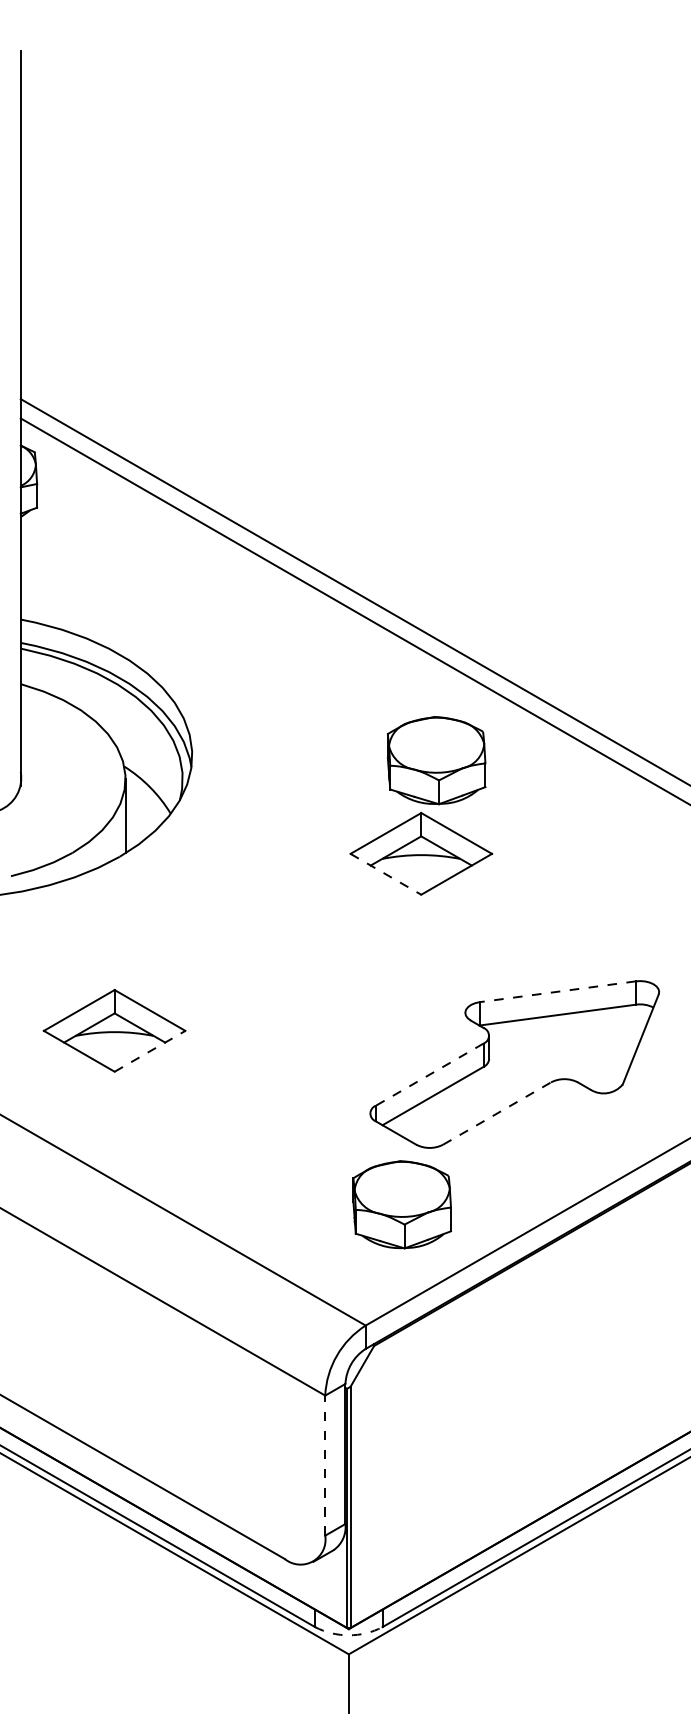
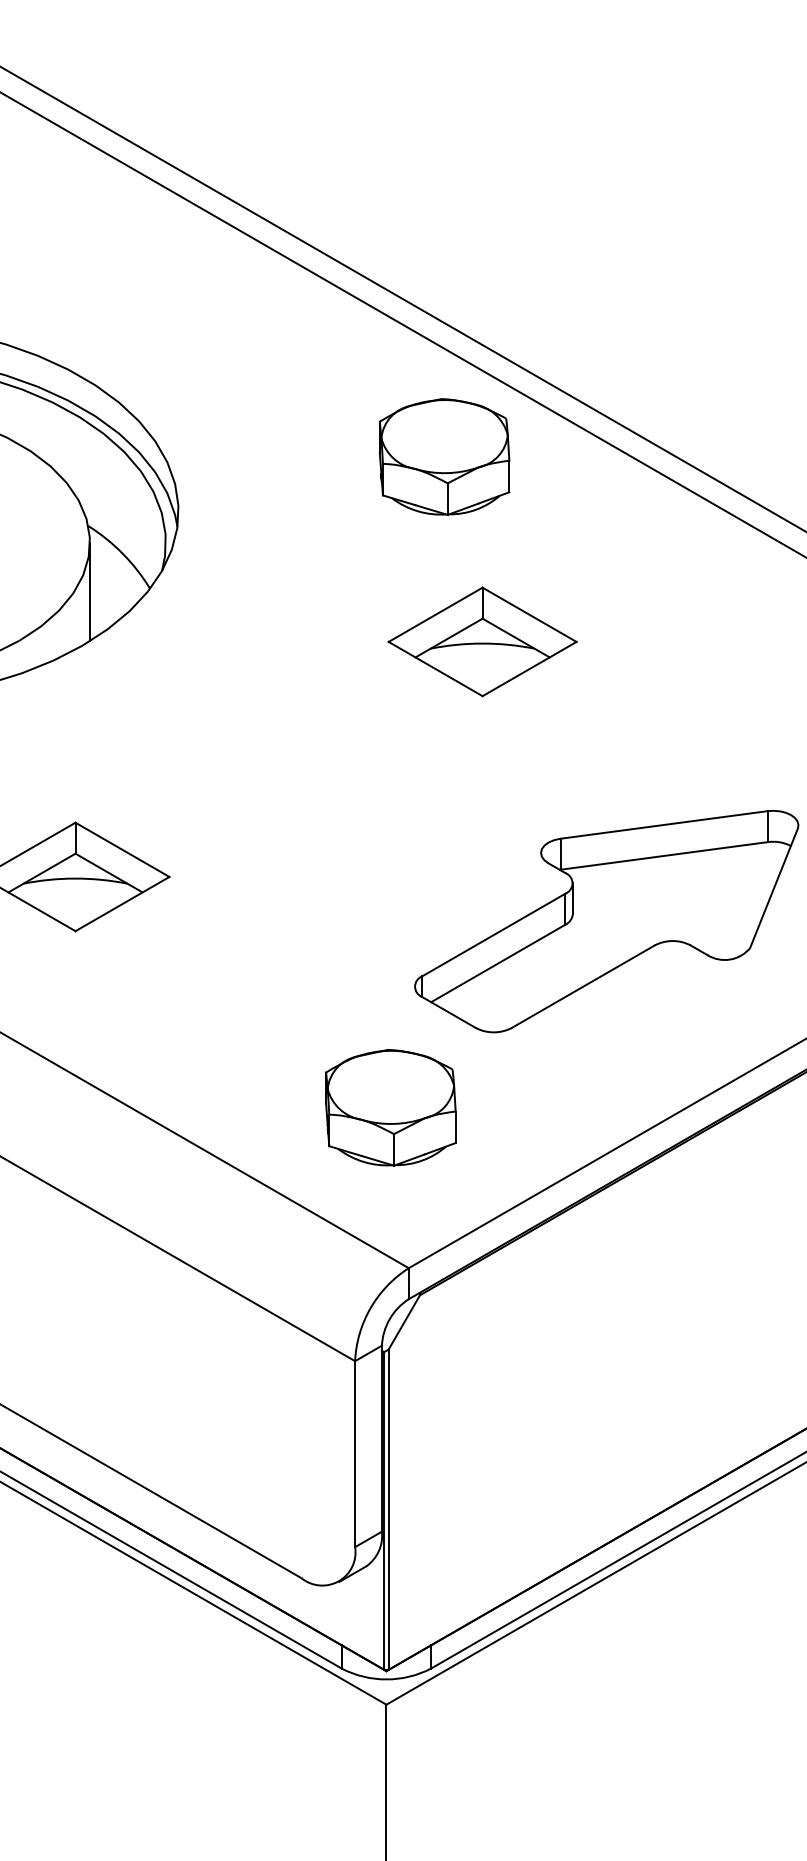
part: (436, 760) -> (444, 456), moved
line: (385, 874) -> (435, 669), dashed -> solid
line: (557, 991) -> (663, 824), dashed -> solid
line: (150, 1051) -> (123, 904), dashed -> solid
line: (429, 1074) -> (493, 934), dashed -> solid
line: (497, 1113) -> (583, 986), dashed -> solid
part: (401, 1204) -> (389, 1107), moved
line: (325, 1465) -> (355, 1453), dashed -> solid
arc: (348, 1635) -> (385, 1679), dashed -> solid

